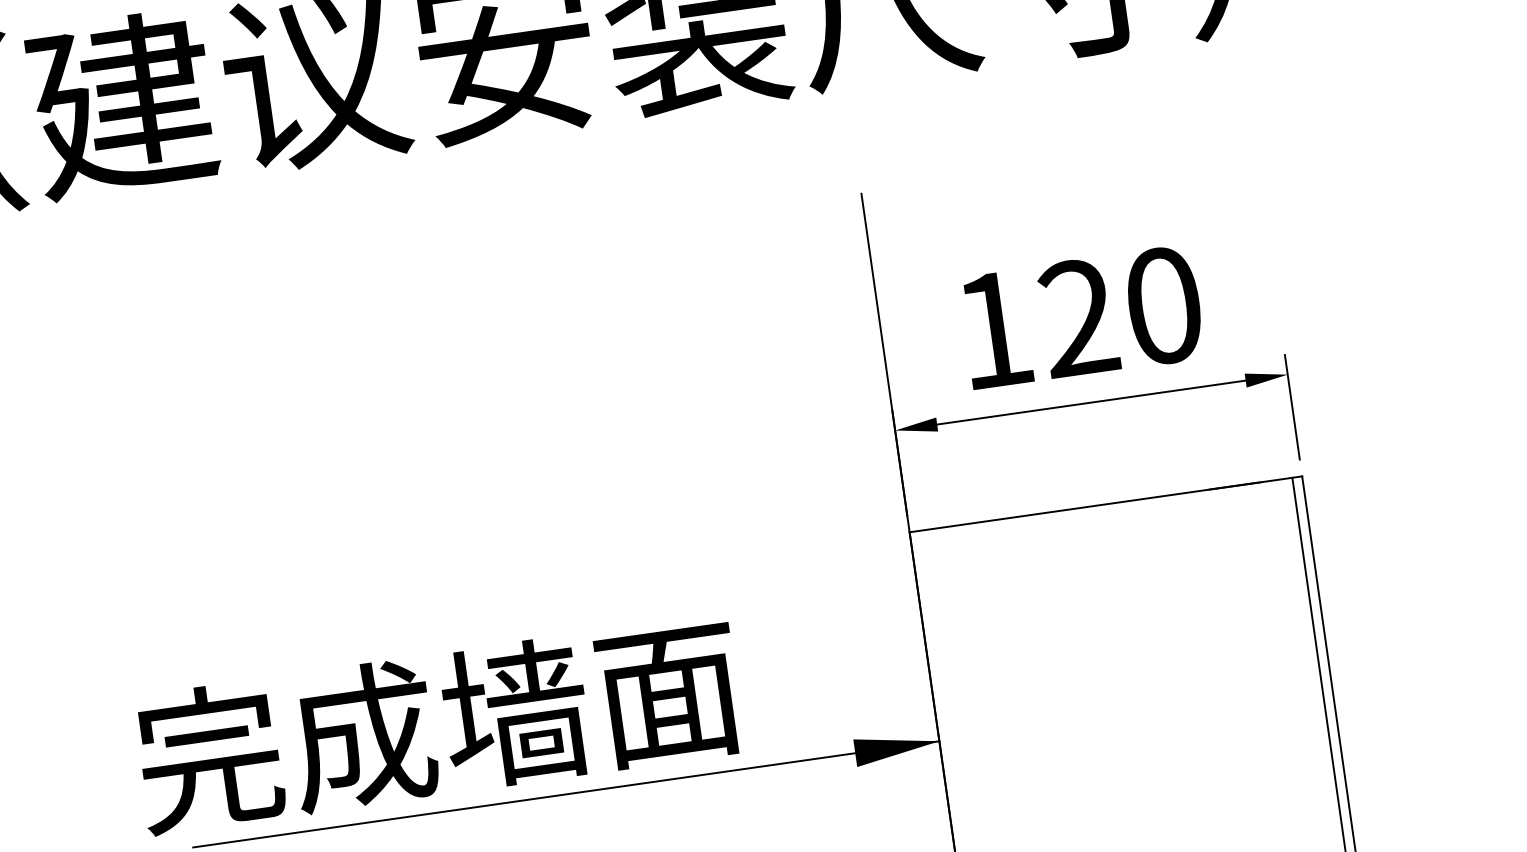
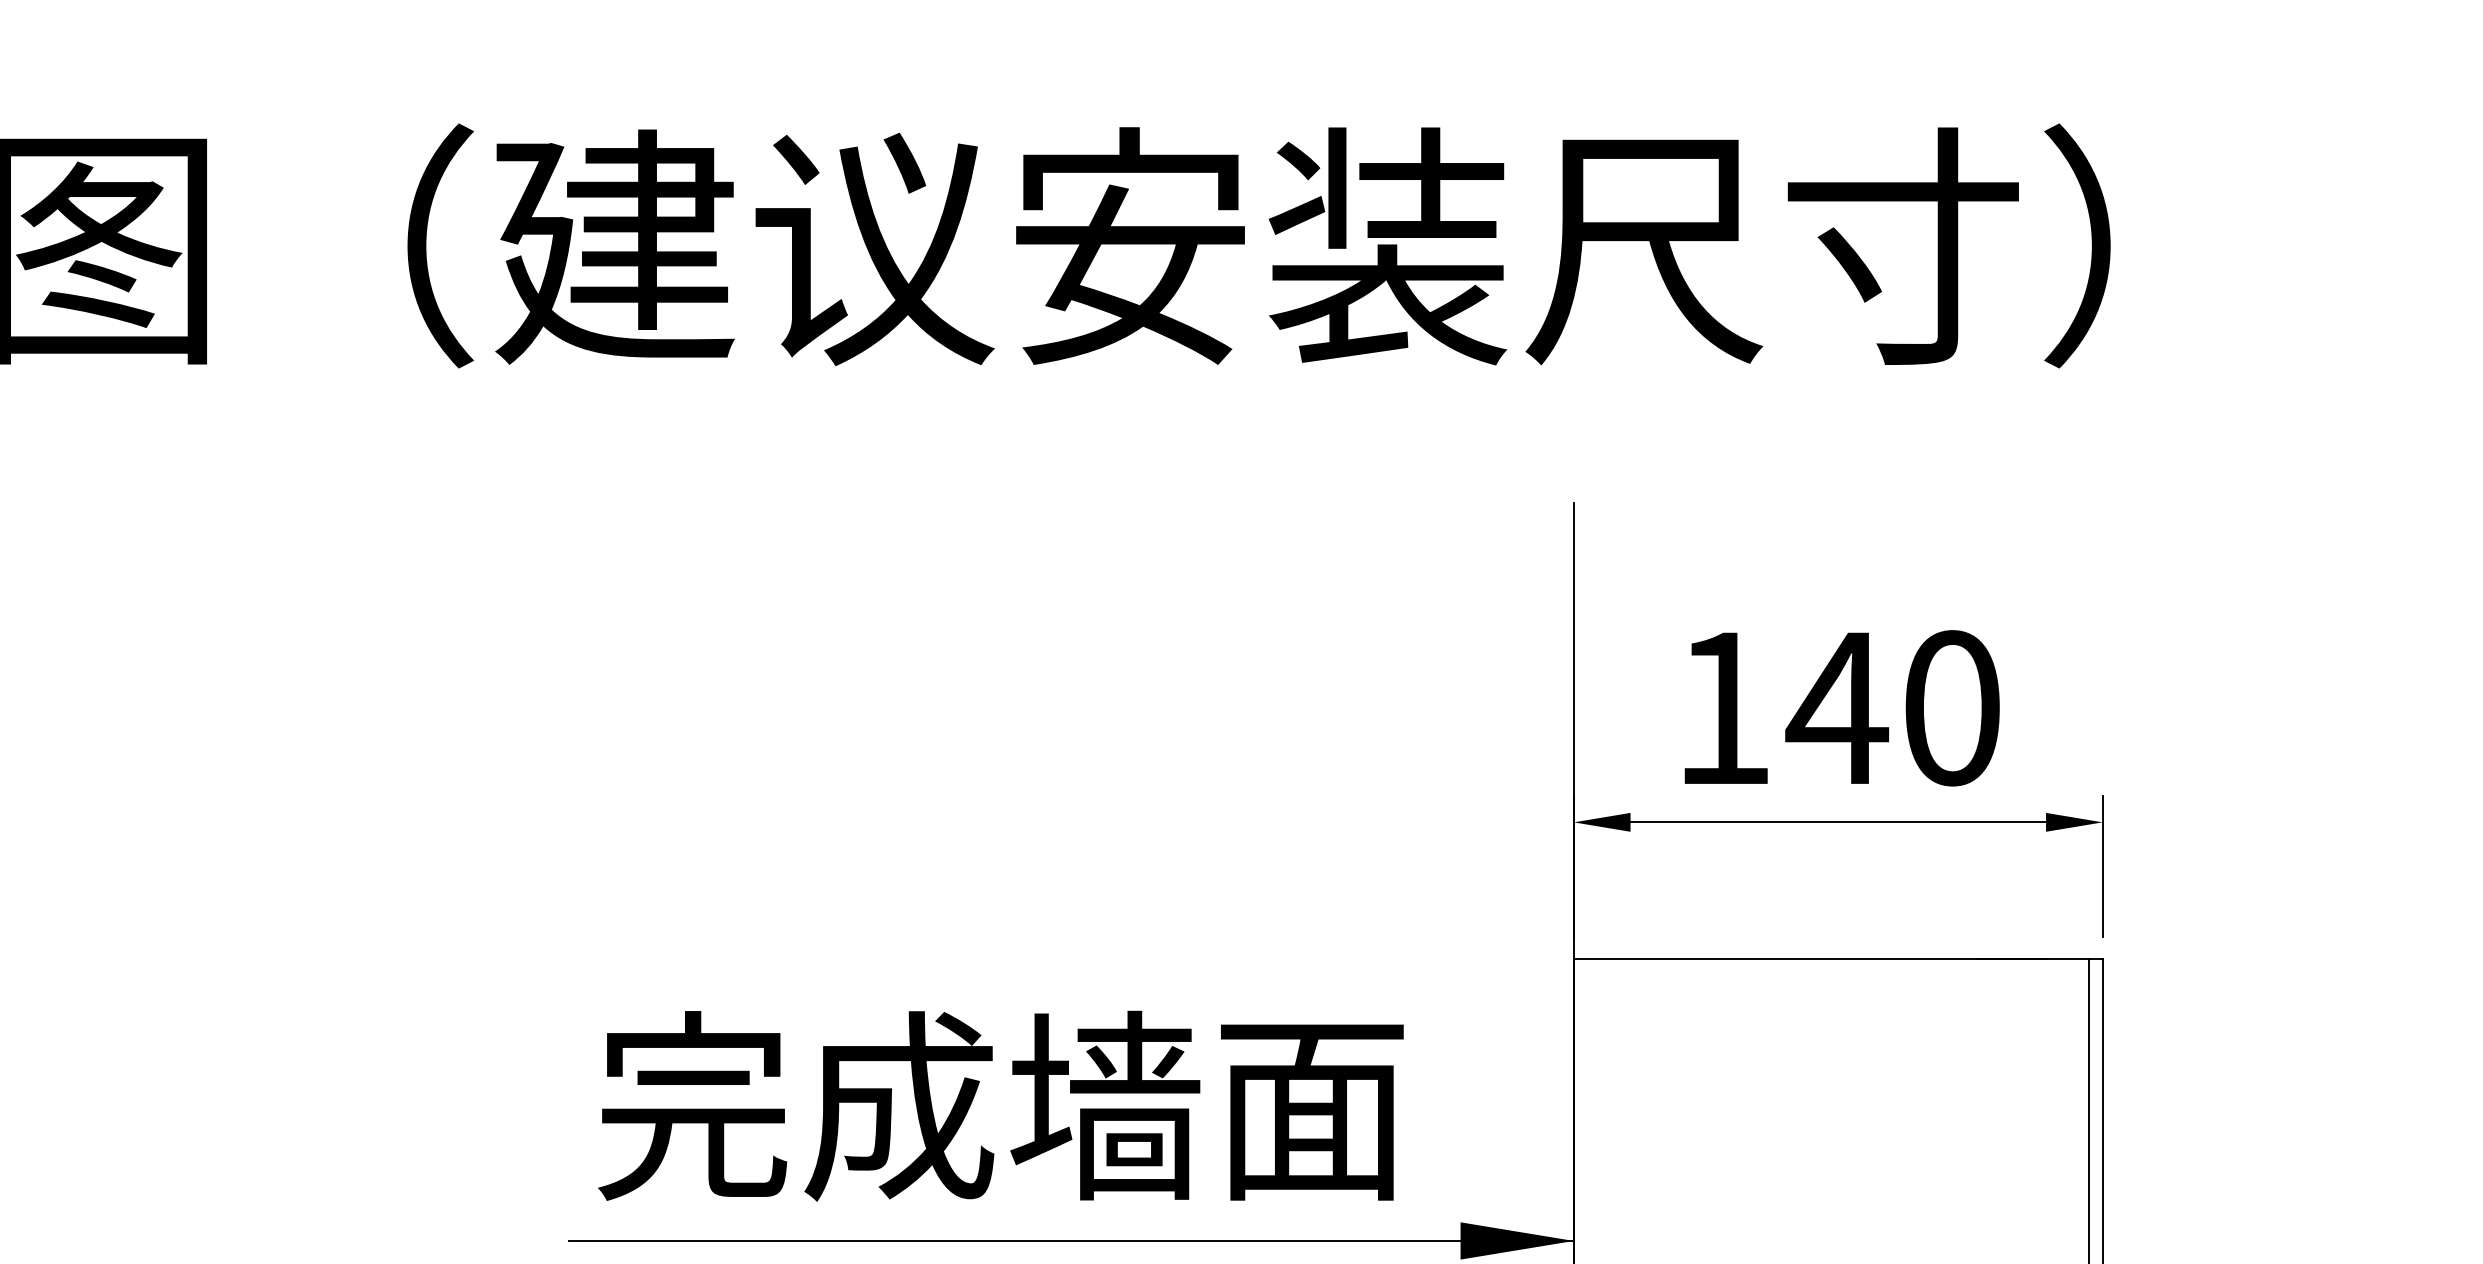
text: (1078, 316) -> (1837, 706), 120 -> 140
text: (437, 724) -> (1000, 1105), moved

